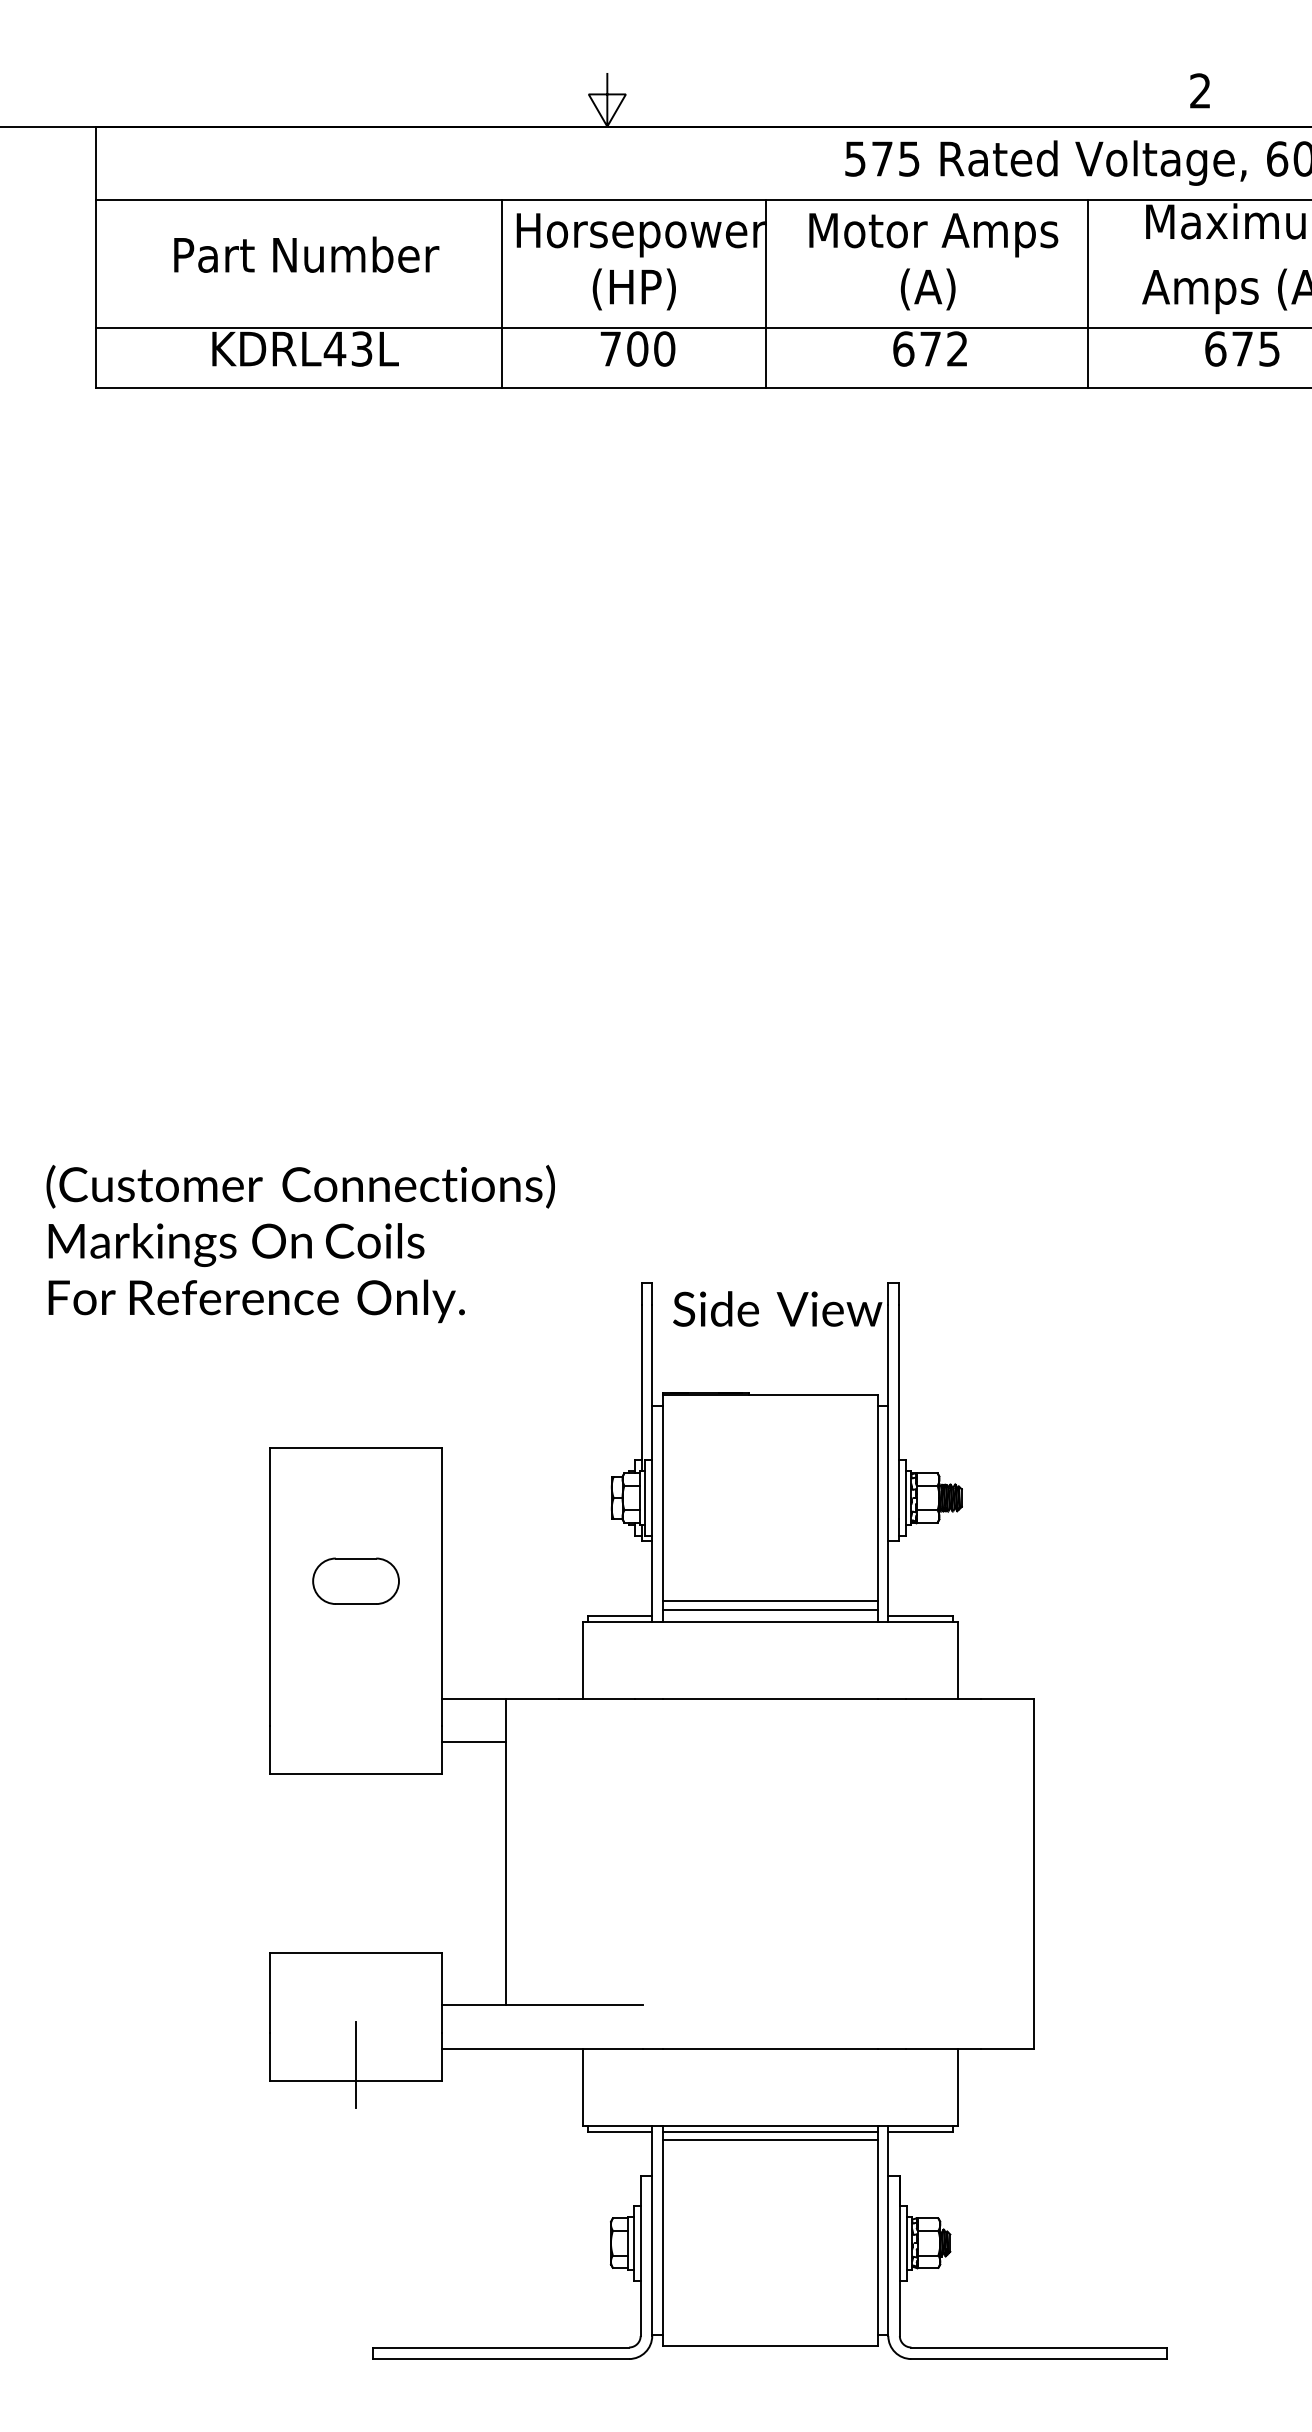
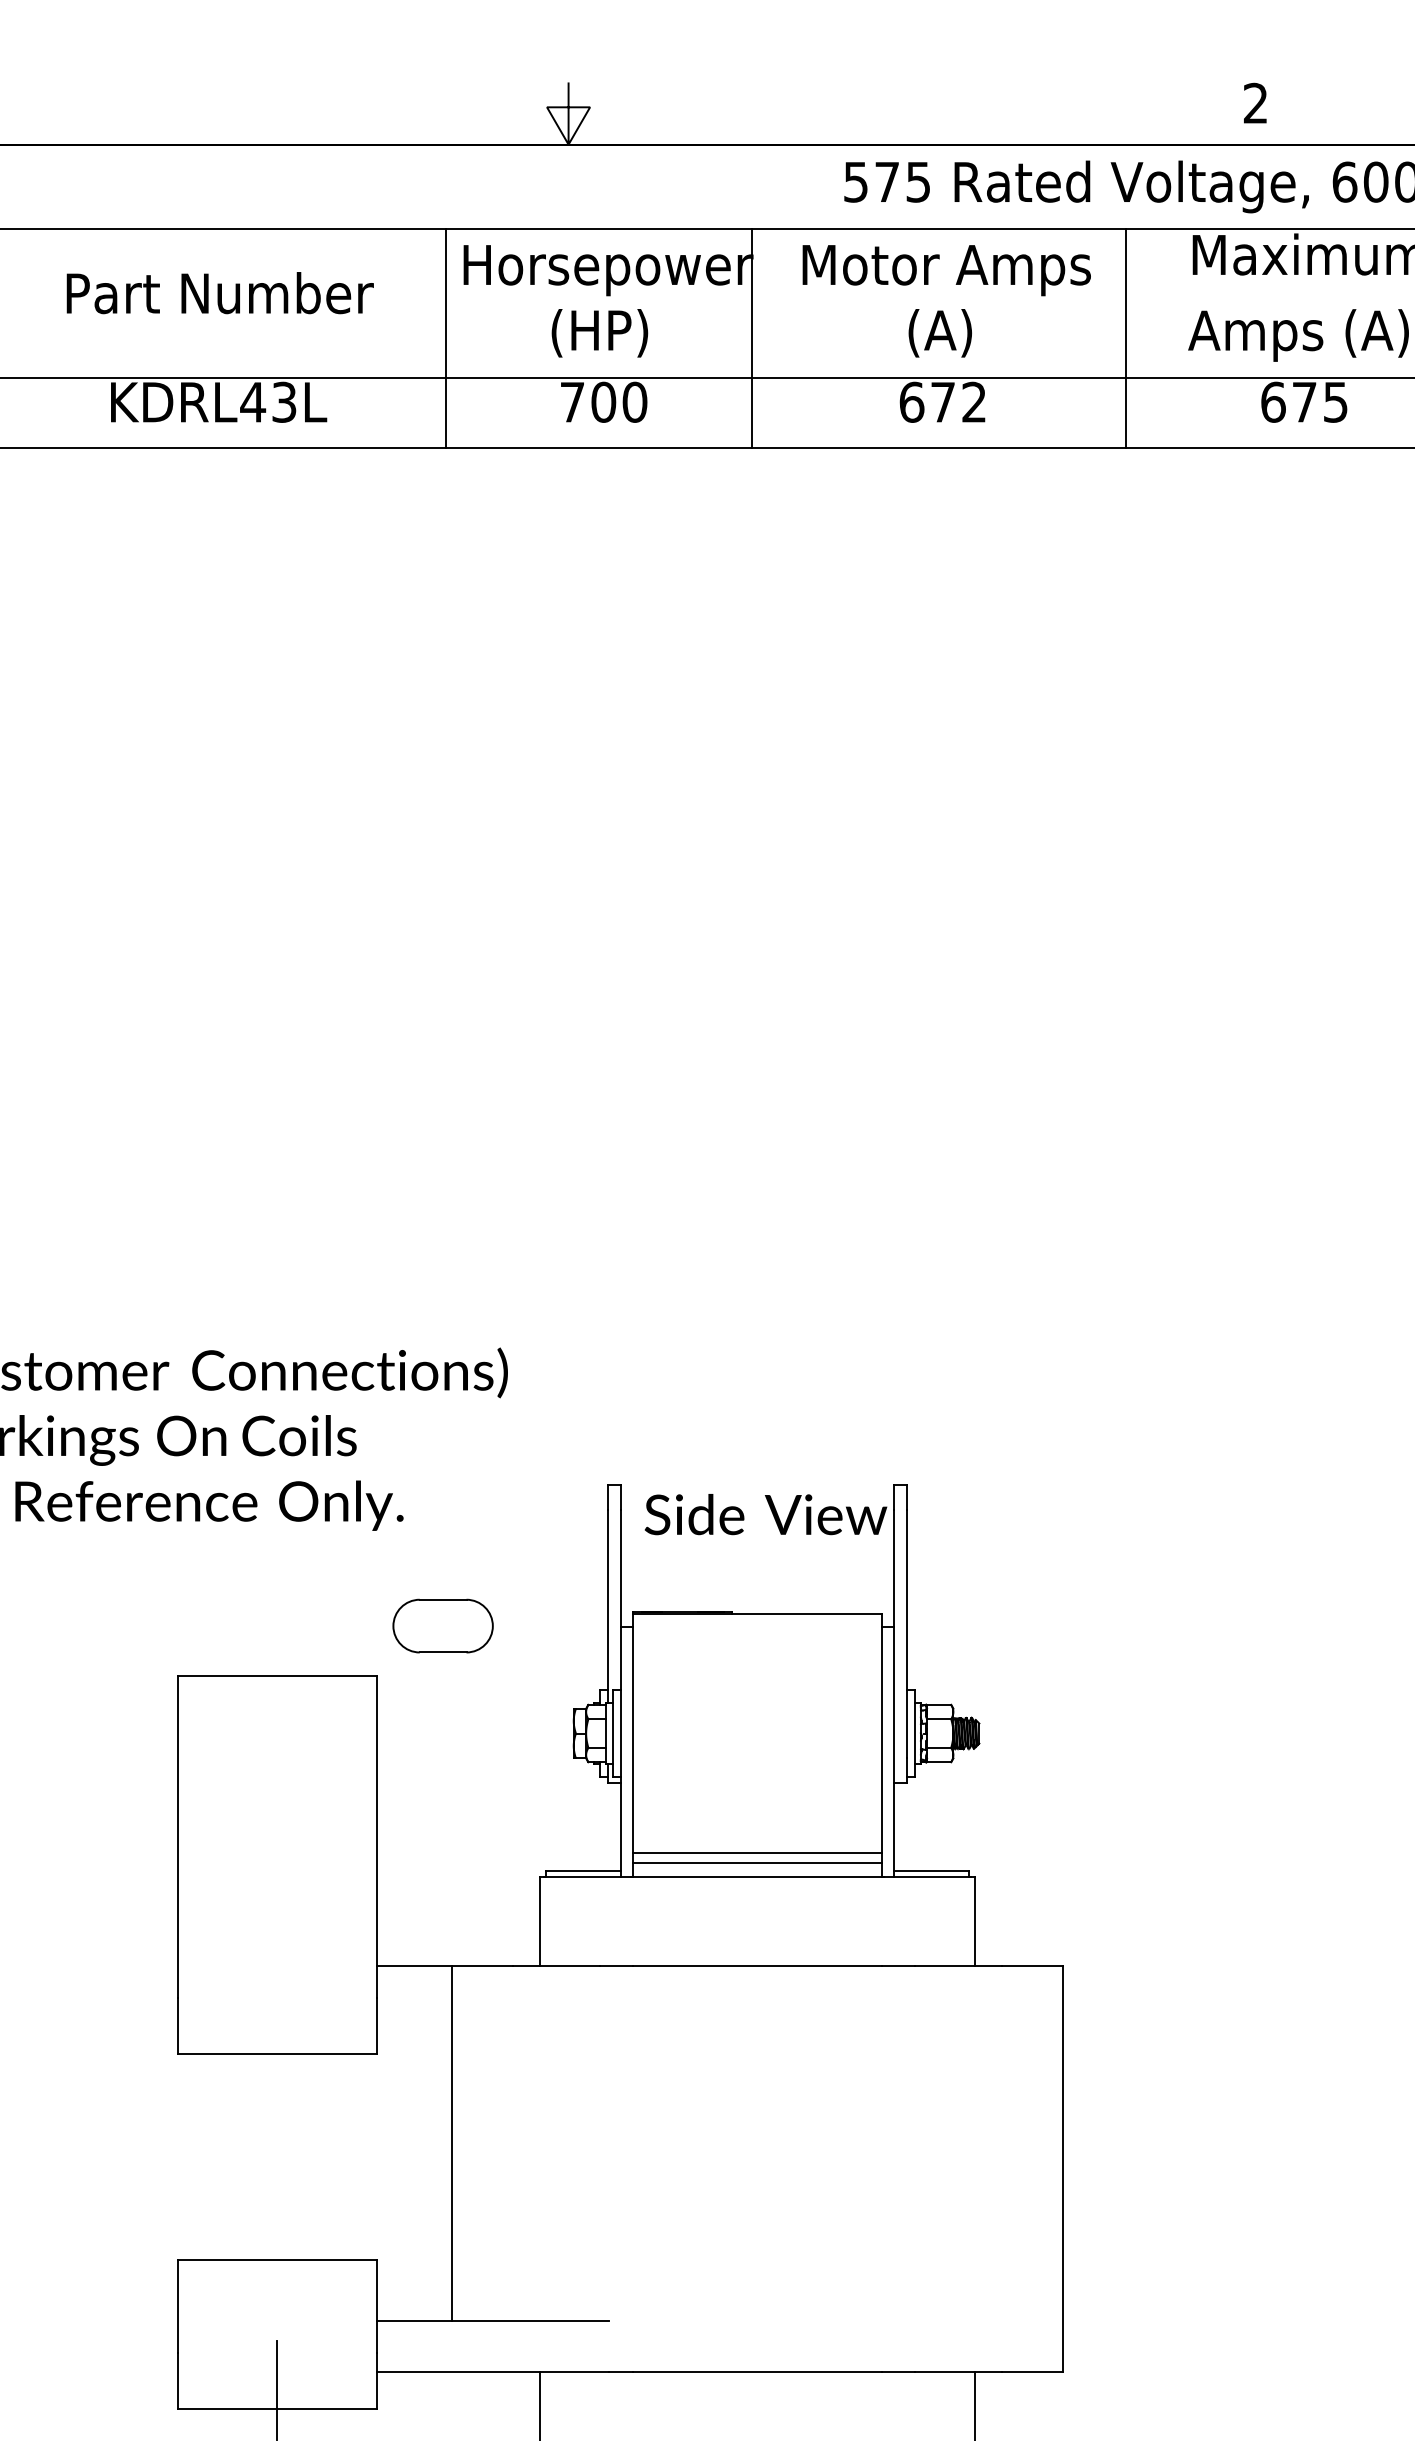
part: (355, 1580) -> (442, 1625), moved
line: (473, 1742) -> (413, 2016), removed

